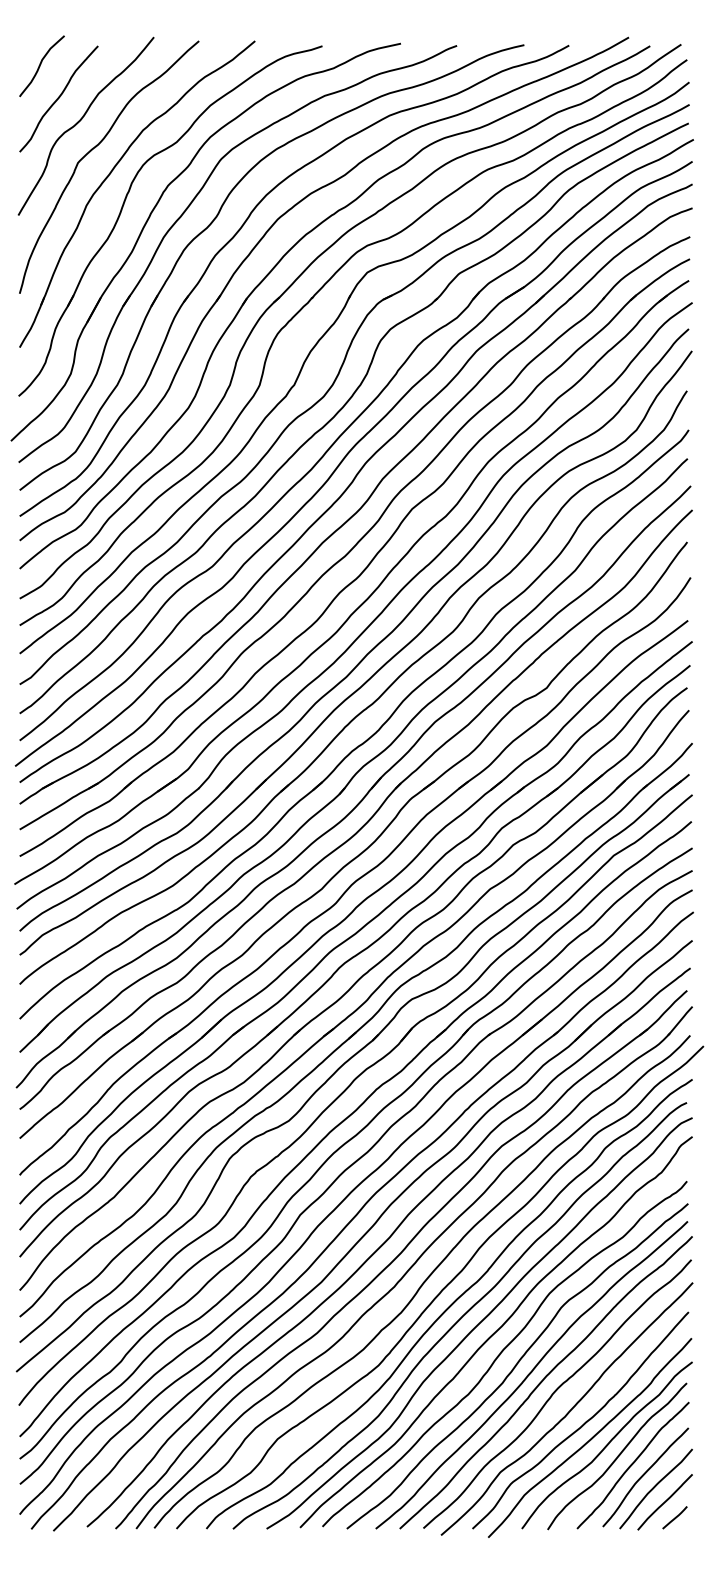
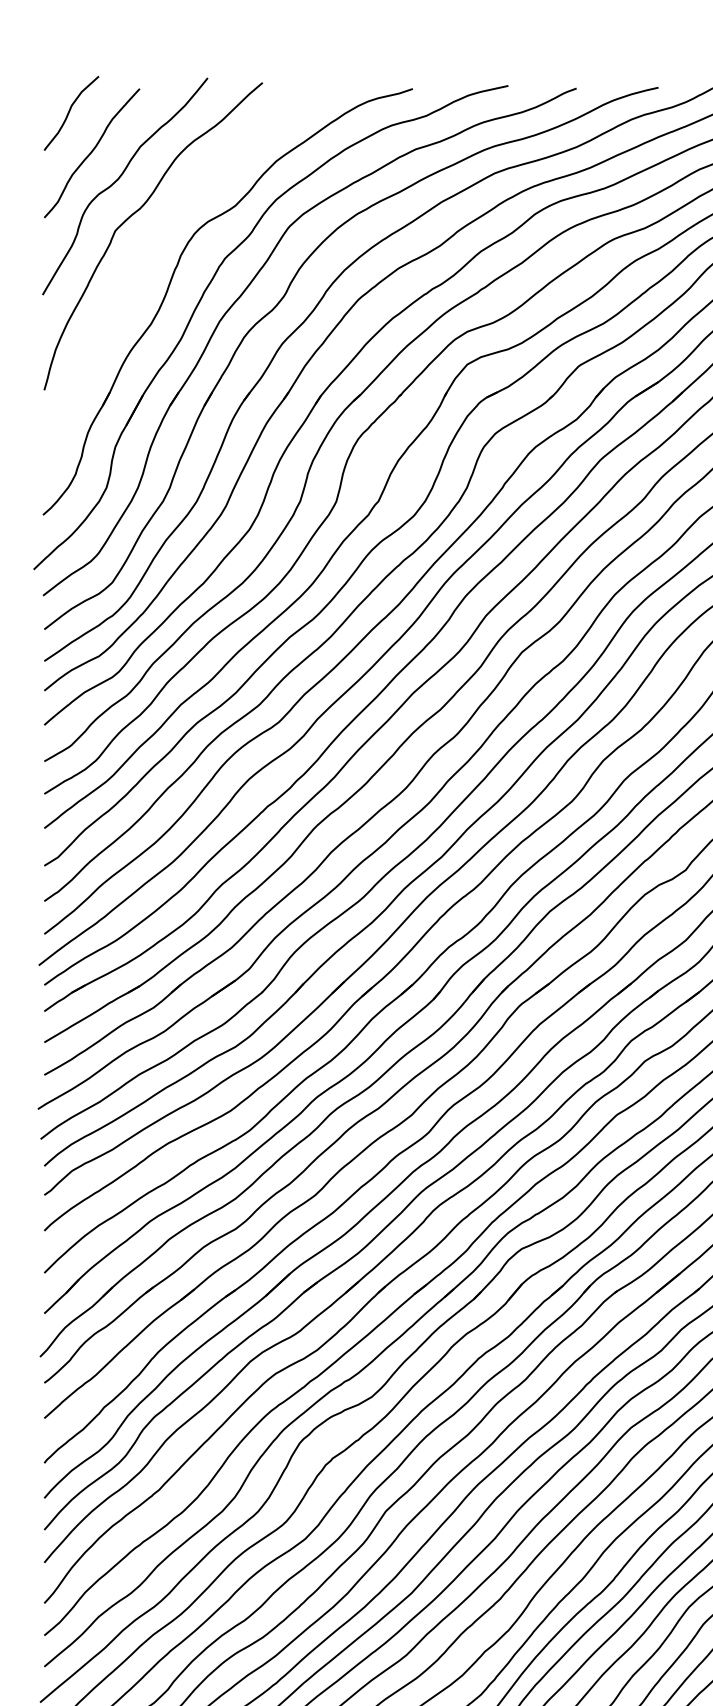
part: (111, 173) -> (156, 243), removed

